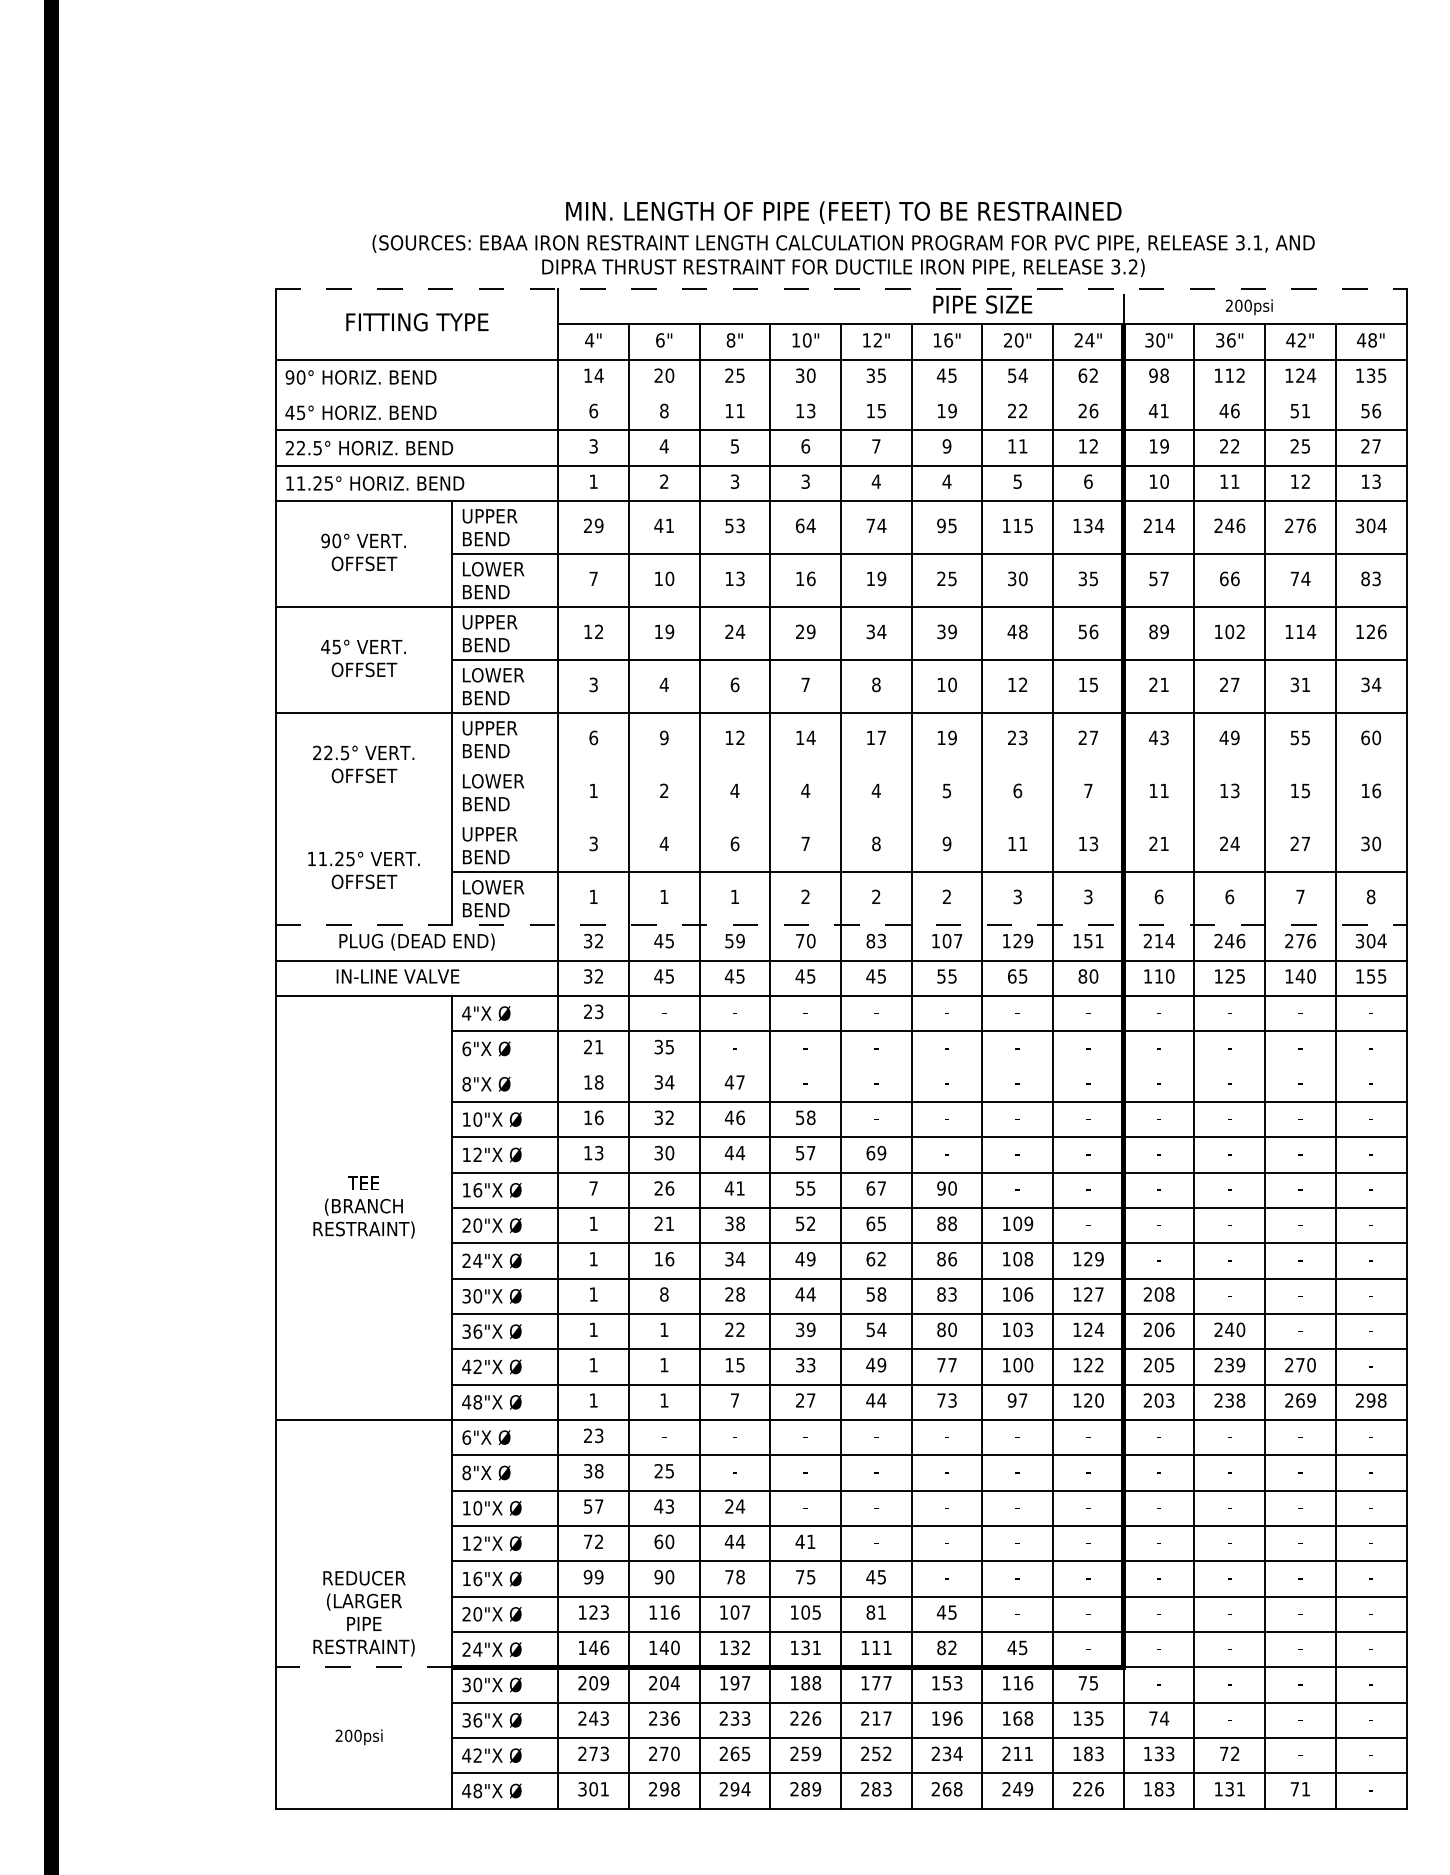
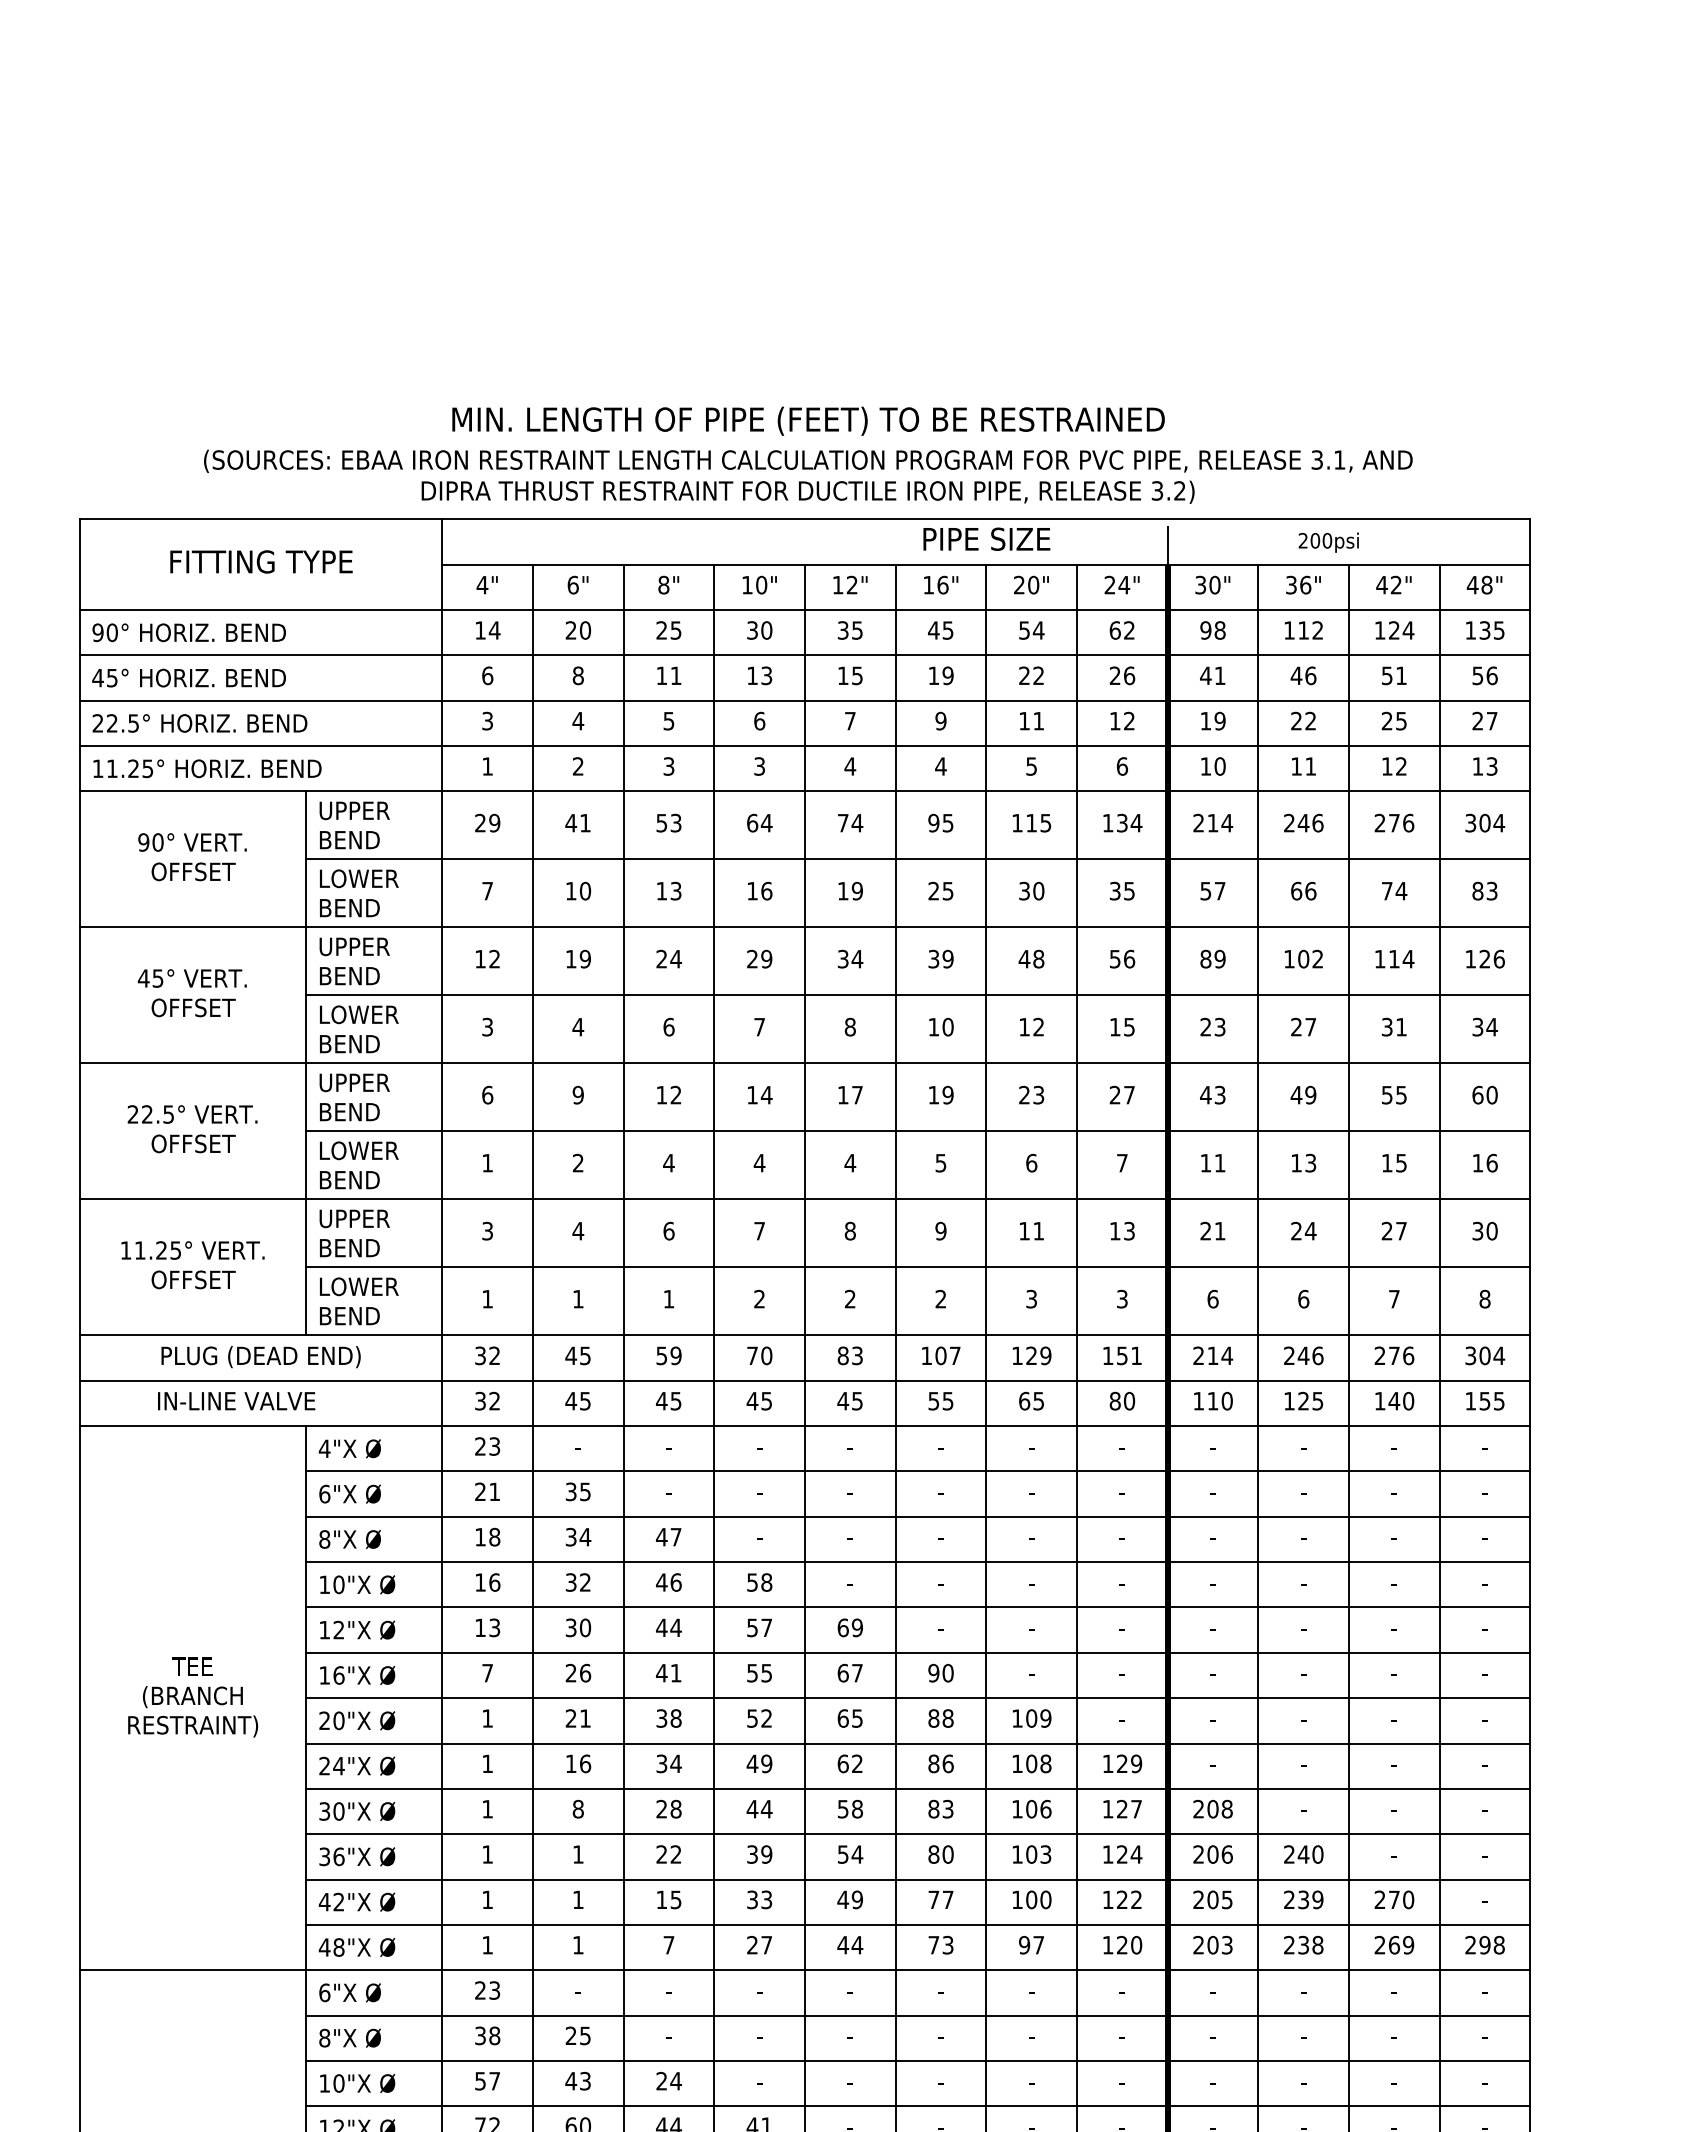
line: (841, 289) -> (805, 519), dashed -> solid
line: (840, 395) -> (804, 655), added
text: (1164, 684) -> (1219, 1026), 21 -> 23
line: (929, 766) -> (918, 1131), added
line: (840, 819) -> (804, 1199), added
line: (841, 925) -> (805, 1335), dashed -> solid
line: (929, 1066) -> (918, 1516), added

